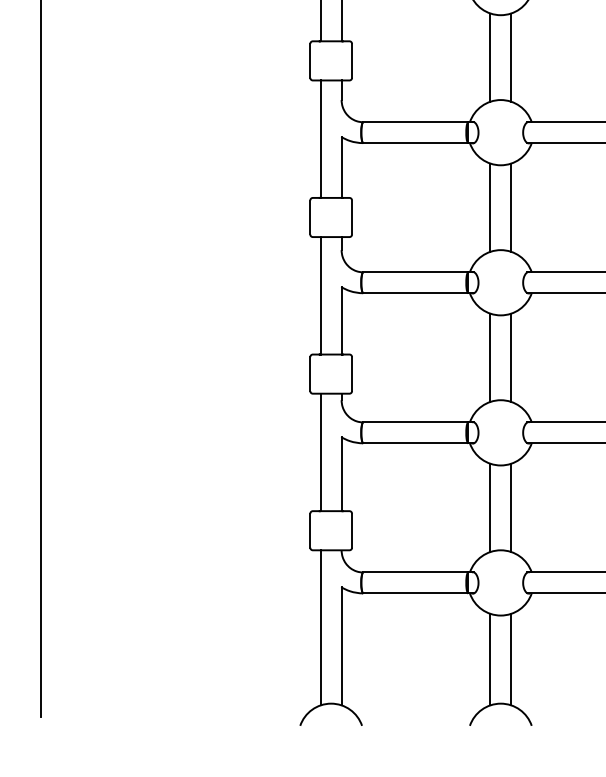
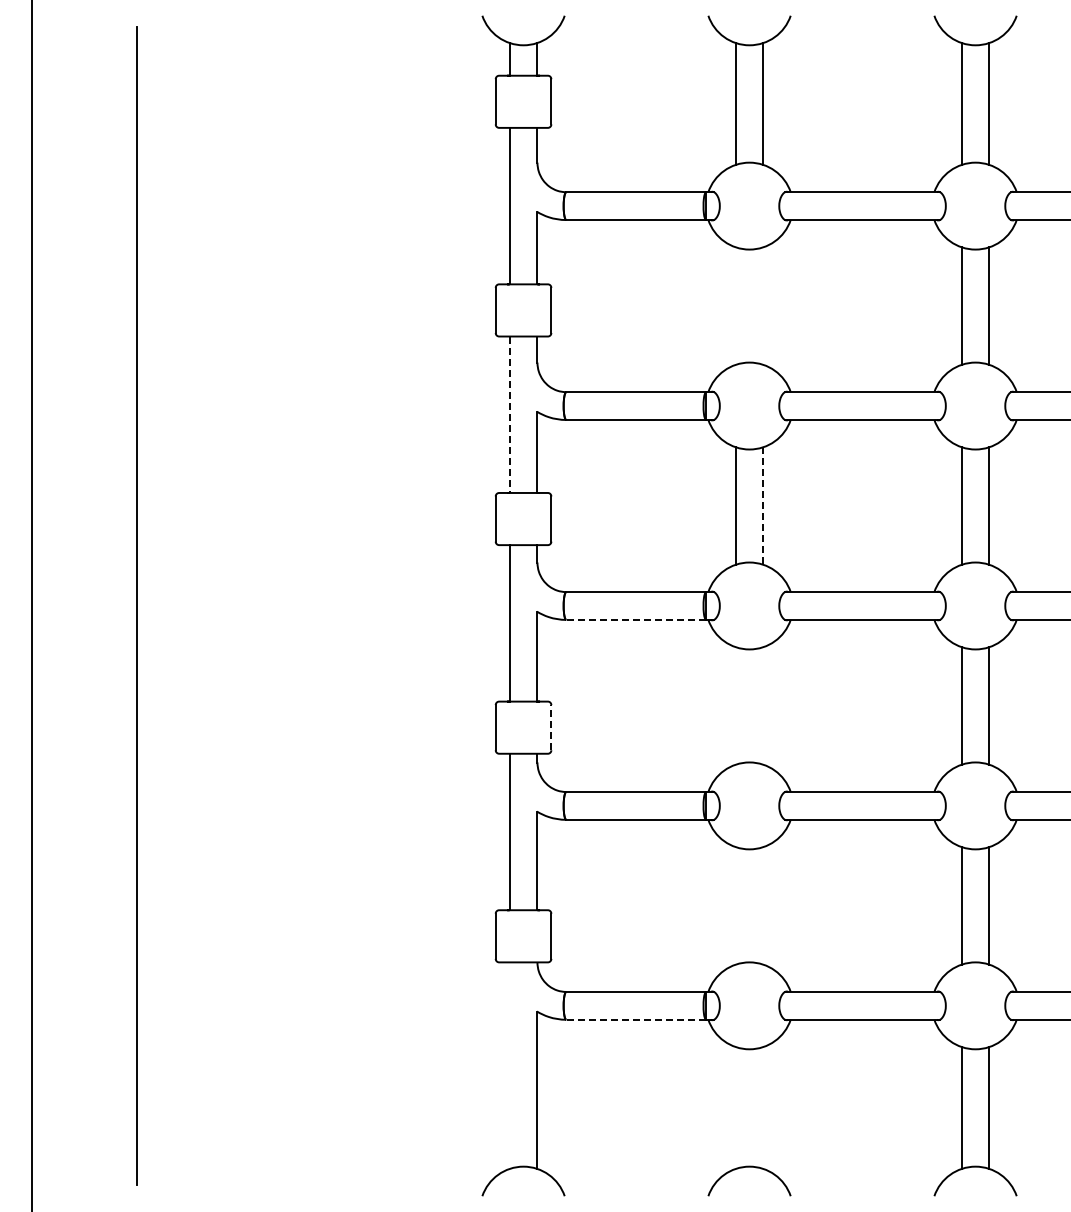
line: (490, 57) -> (735, 305), removed
line: (511, 57) -> (763, 305), removed
line: (320, 139) -> (509, 415), solid -> dashed
line: (511, 208) -> (763, 506), solid -> dashed
line: (415, 292) -> (636, 619), solid -> dashed
line: (490, 357) -> (735, 705), removed
line: (511, 357) -> (763, 705), removed
line: (352, 373) -> (551, 727), solid -> dashed
line: (490, 507) -> (735, 905), removed
line: (511, 507) -> (763, 905), removed
line: (415, 593) -> (636, 1019), solid -> dashed
line: (320, 627) -> (509, 1065), removed
line: (490, 659) -> (735, 1107), removed
line: (511, 659) -> (763, 1107), removed

